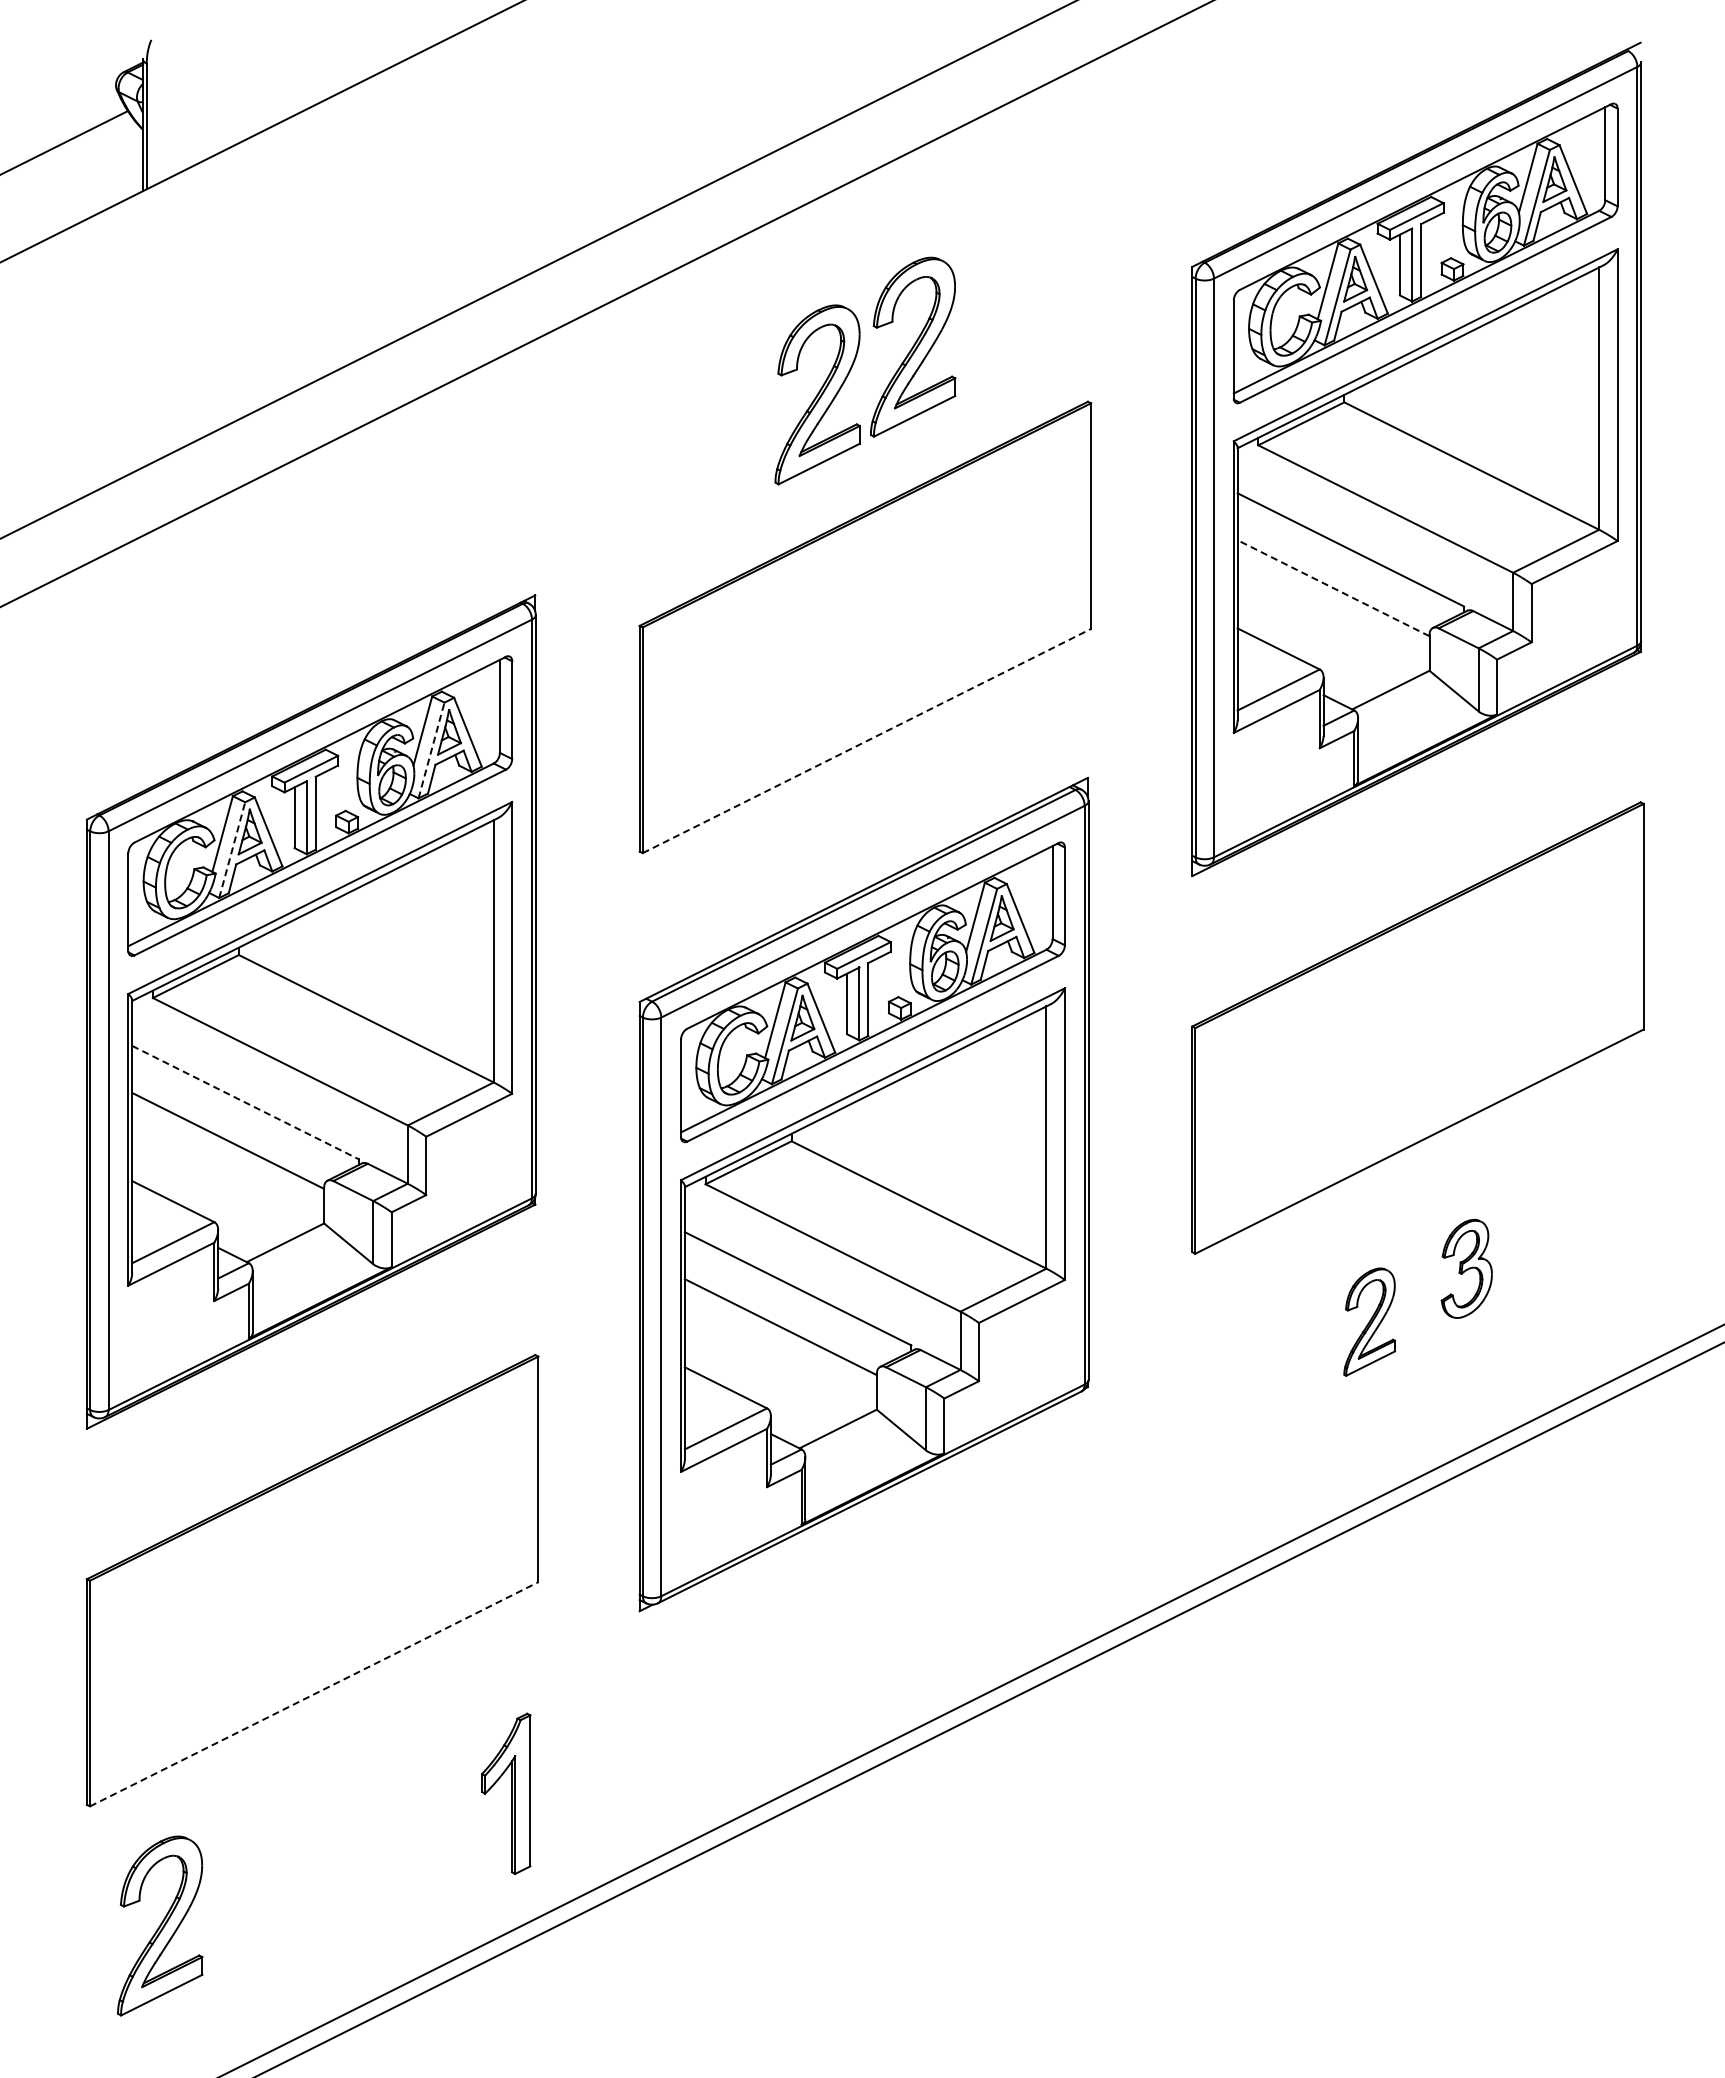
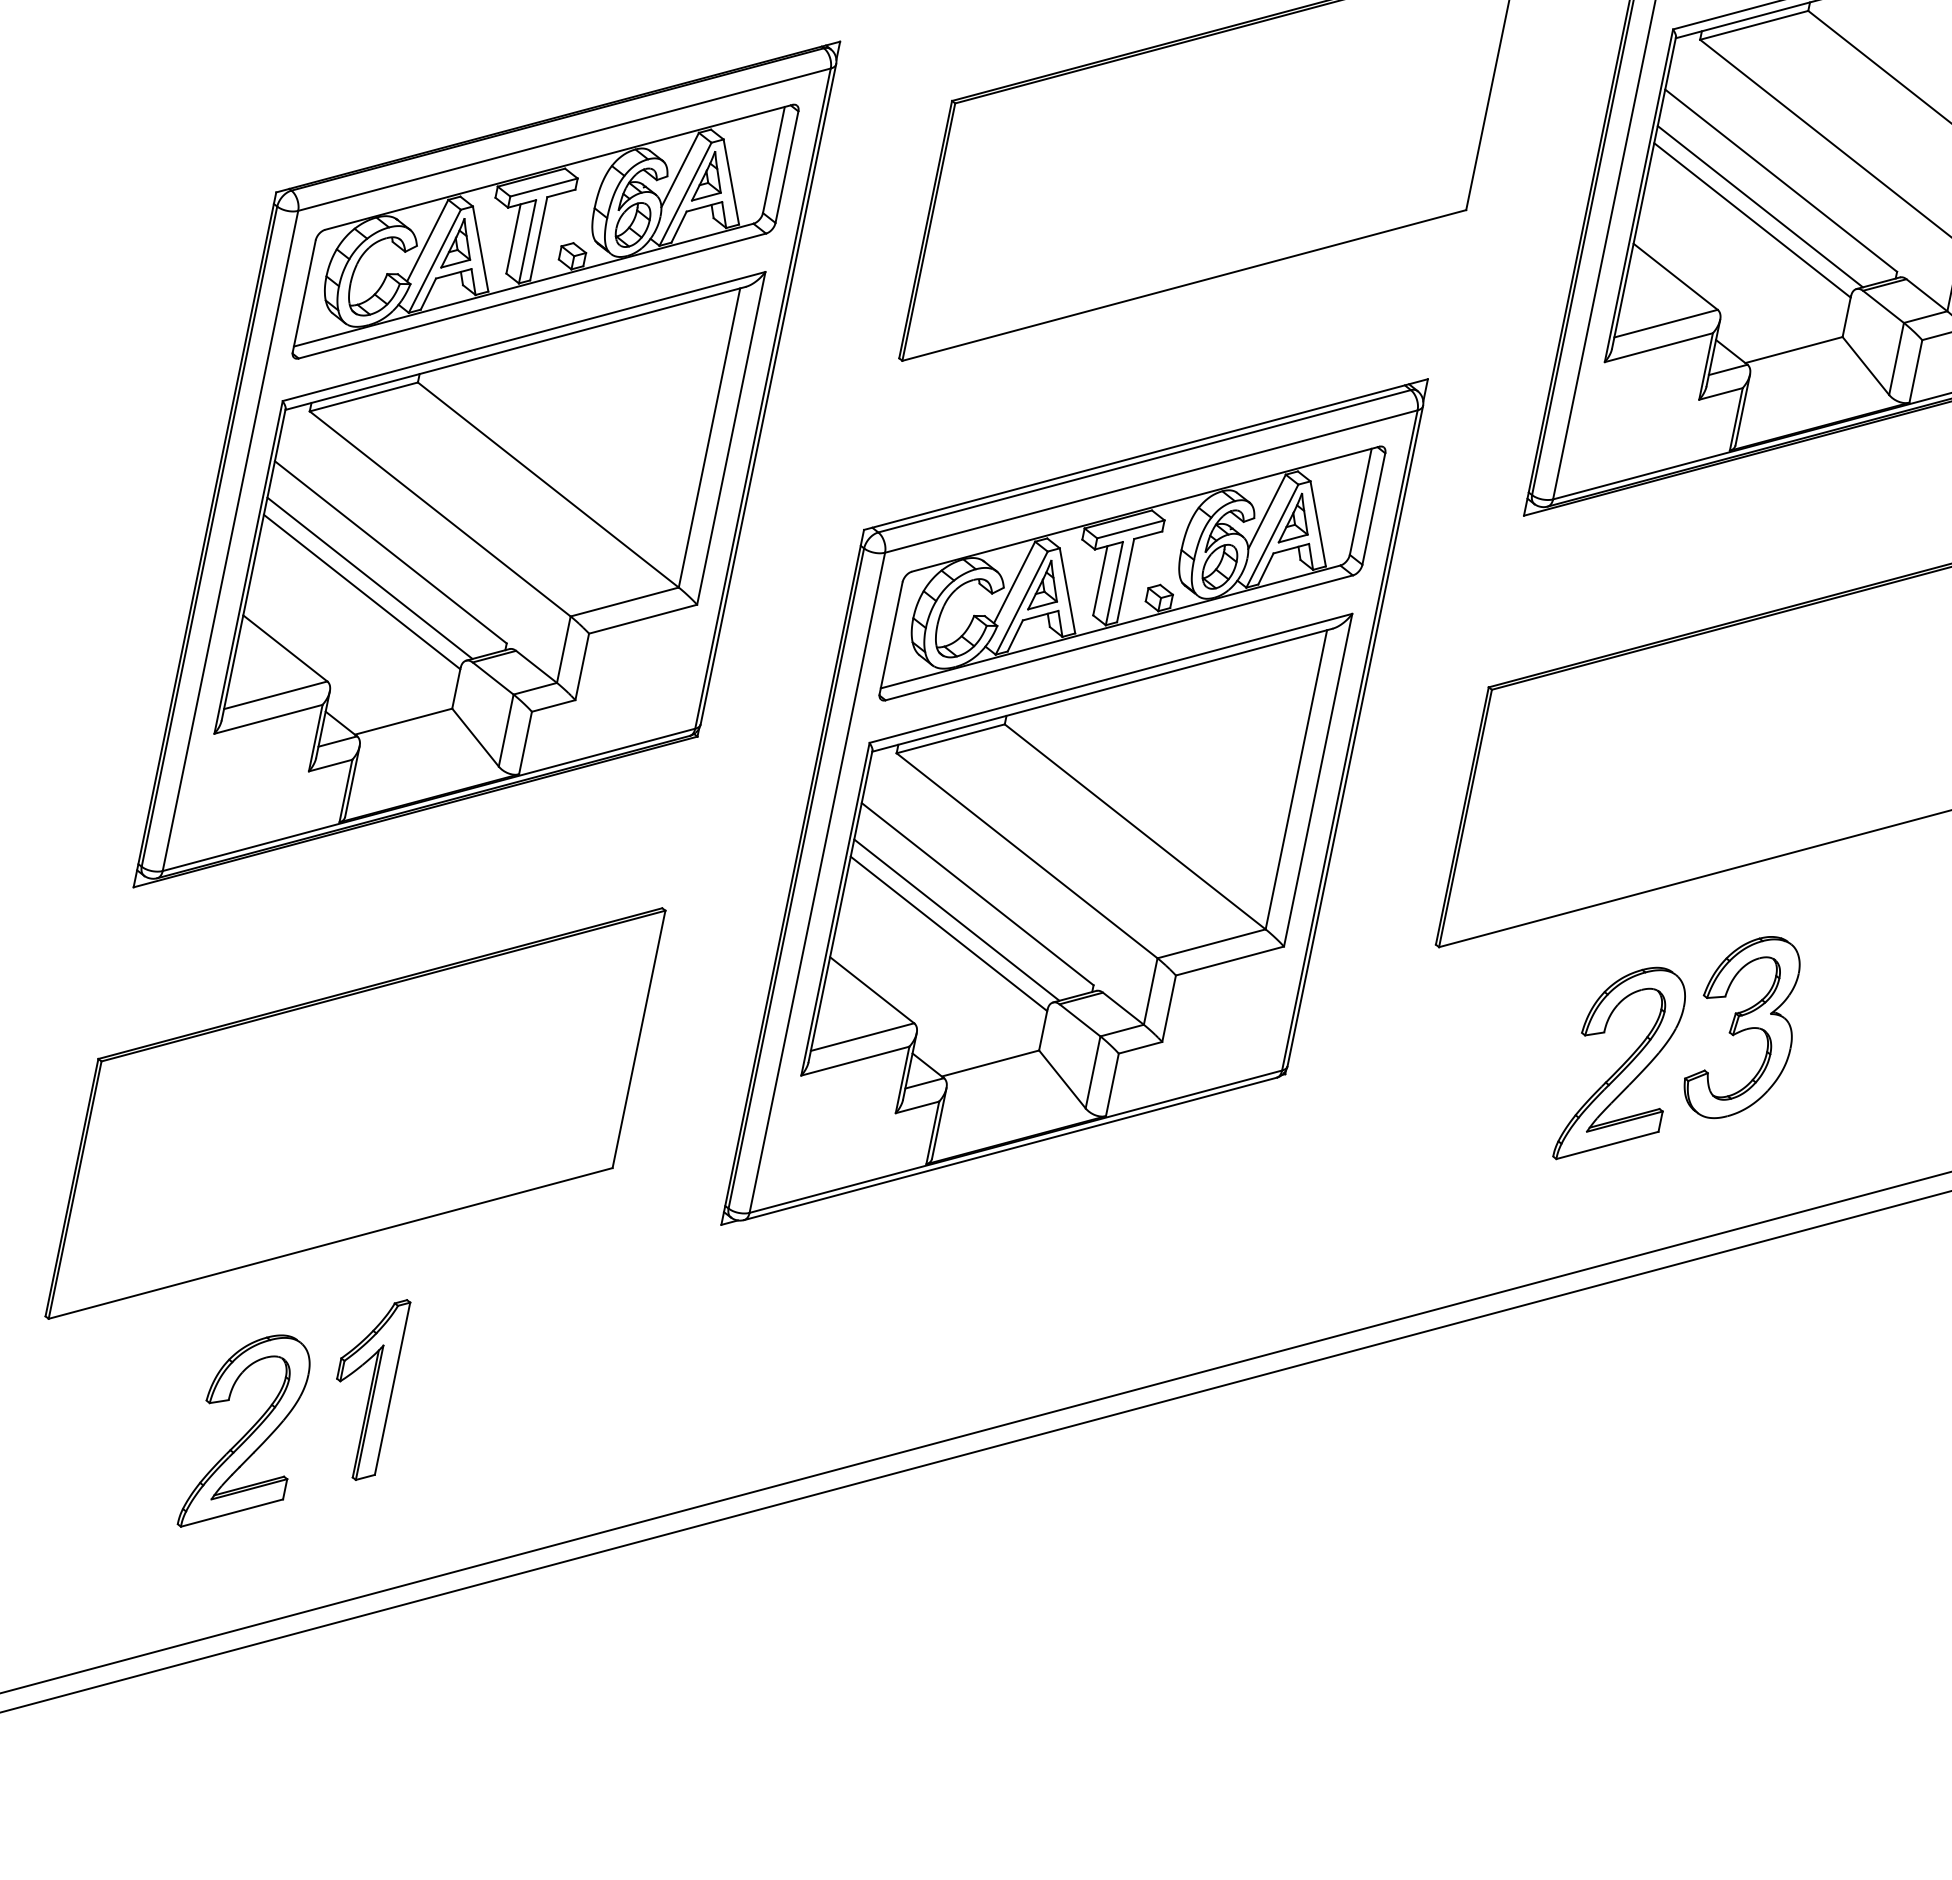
line: (1337, 575) -> (1759, 206), added
line: (1333, 588) -> (1752, 220), dashed -> solid
line: (866, 741) -> (1183, 285), dashed -> solid
line: (431, 750) -> (685, 194), dashed -> solid
line: (232, 850) -> (435, 261), dashed -> solid
line: (245, 1102) -> (390, 552), dashed -> solid
line: (232, 1127) -> (370, 577), added
part: (1466, 1268) -> (1744, 1027), size x1.67
line: (784, 1314) -> (956, 920), added
part: (1369, 1321) -> (1621, 1065), size x1.67
line: (314, 1694) -> (330, 1243), dashed -> solid
part: (506, 1793) -> (364, 1386), moved
part: (160, 1925) -> (246, 1433), moved

